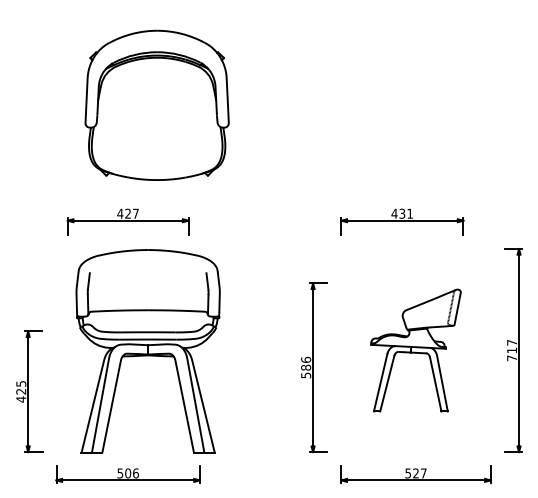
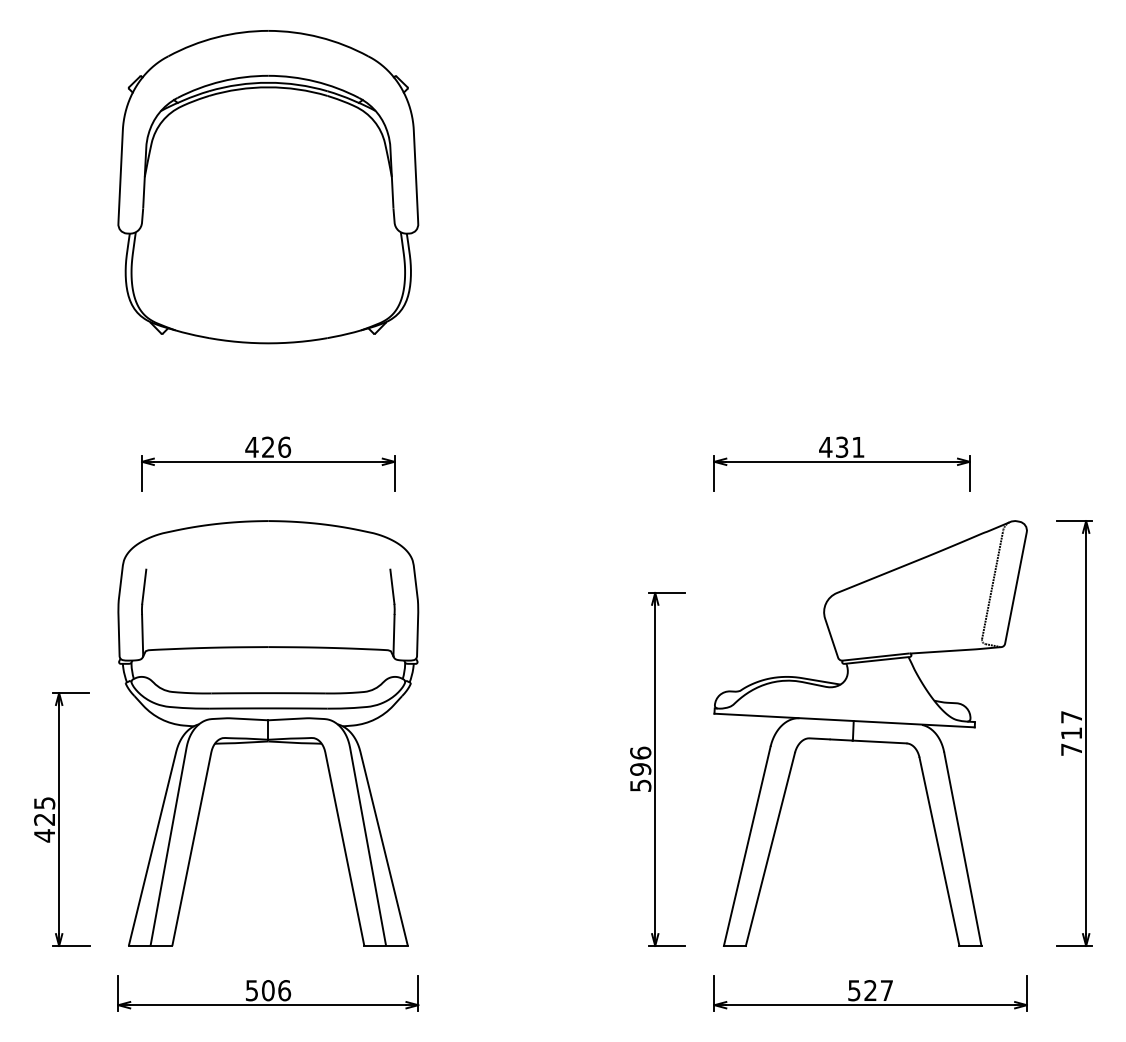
part: (156, 104) -> (266, 185), moved
text: (135, 213) -> (283, 446), 427 -> 426
part: (415, 350) -> (869, 733), size x1.67
part: (147, 351) -> (266, 733), moved
text: (306, 367) -> (641, 768), 586 -> 596

